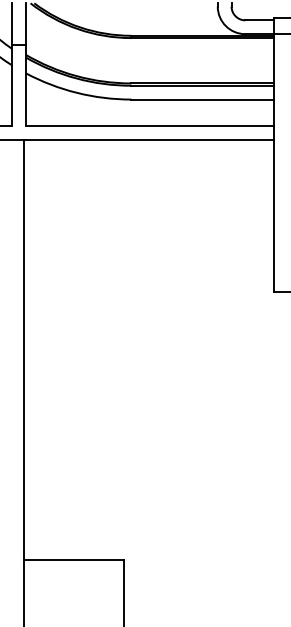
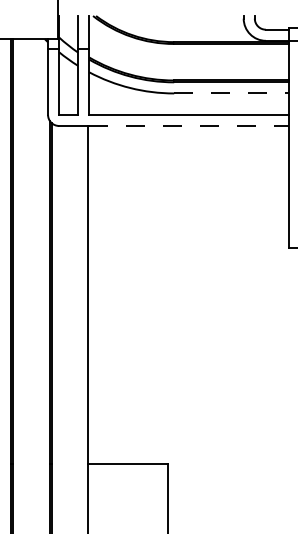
line: (203, 99) -> (232, 93), solid -> dashed
line: (150, 140) -> (189, 126), solid -> dashed

